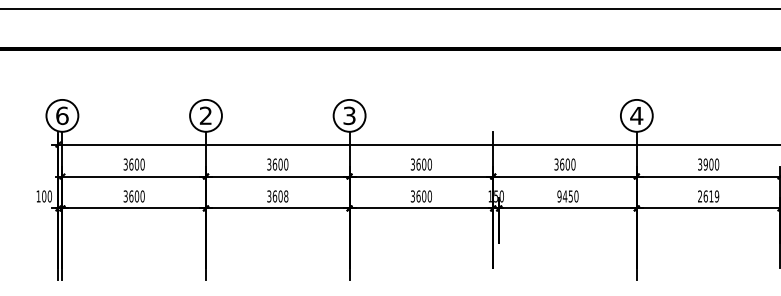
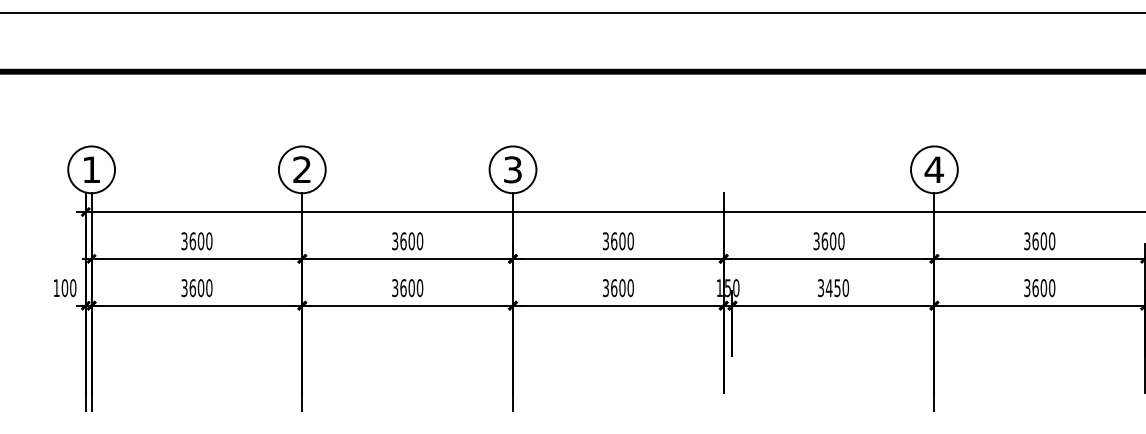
text: (62, 115) -> (91, 169), 6 -> 1
text: (705, 164) -> (1035, 241), 3900 -> 3600
text: (286, 196) -> (420, 288), 3608 -> 3600
text: (559, 196) -> (820, 288), 9450 -> 3450
text: (708, 196) -> (1039, 288), 2619 -> 3600

